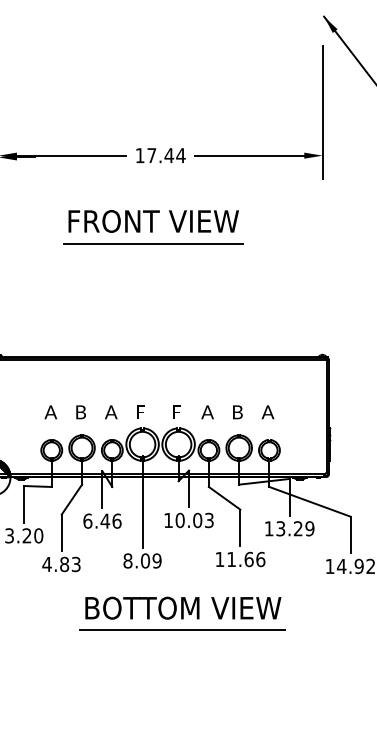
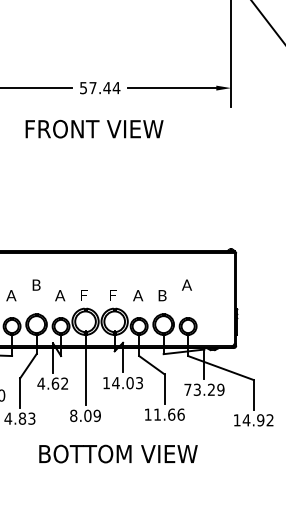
text: (139, 155) -> (83, 87), 17.44 -> 57.44
text: (153, 221) -> (94, 129), moved
line: (152, 243) -> (93, 159), removed
text: (80, 412) -> (36, 285), moved
text: (267, 412) -> (186, 285), moved
text: (102, 520) -> (53, 383), 6.46 -> 4.62
text: (179, 520) -> (115, 383), 10.03 -> 14.03
text: (268, 528) -> (187, 389), 13.29 -> 73.29
line: (182, 630) -> (117, 472), removed

